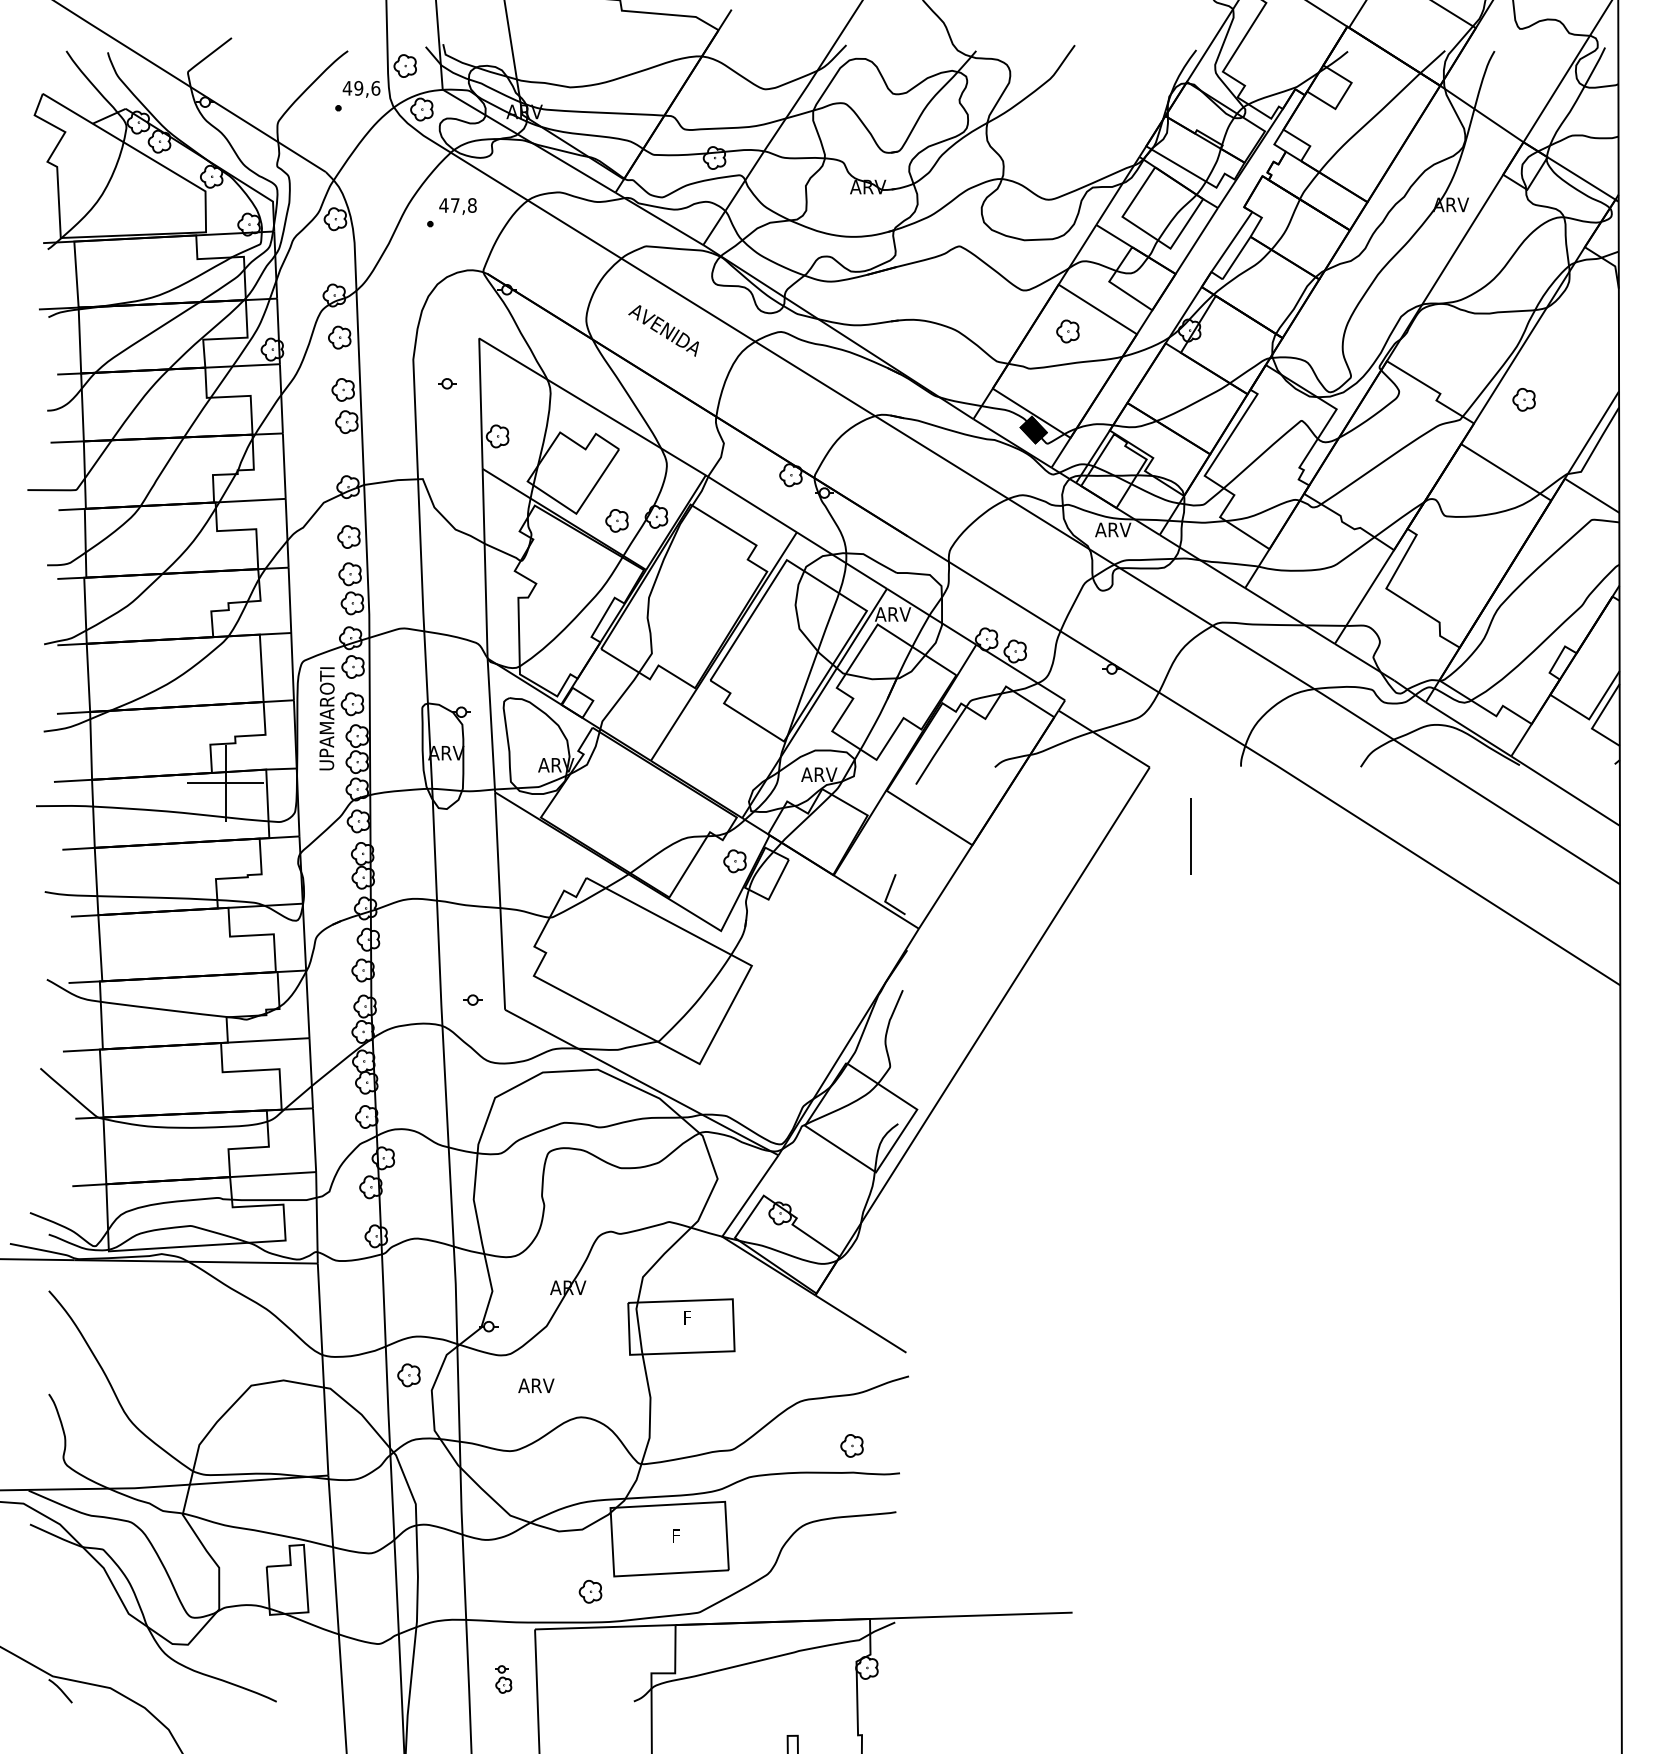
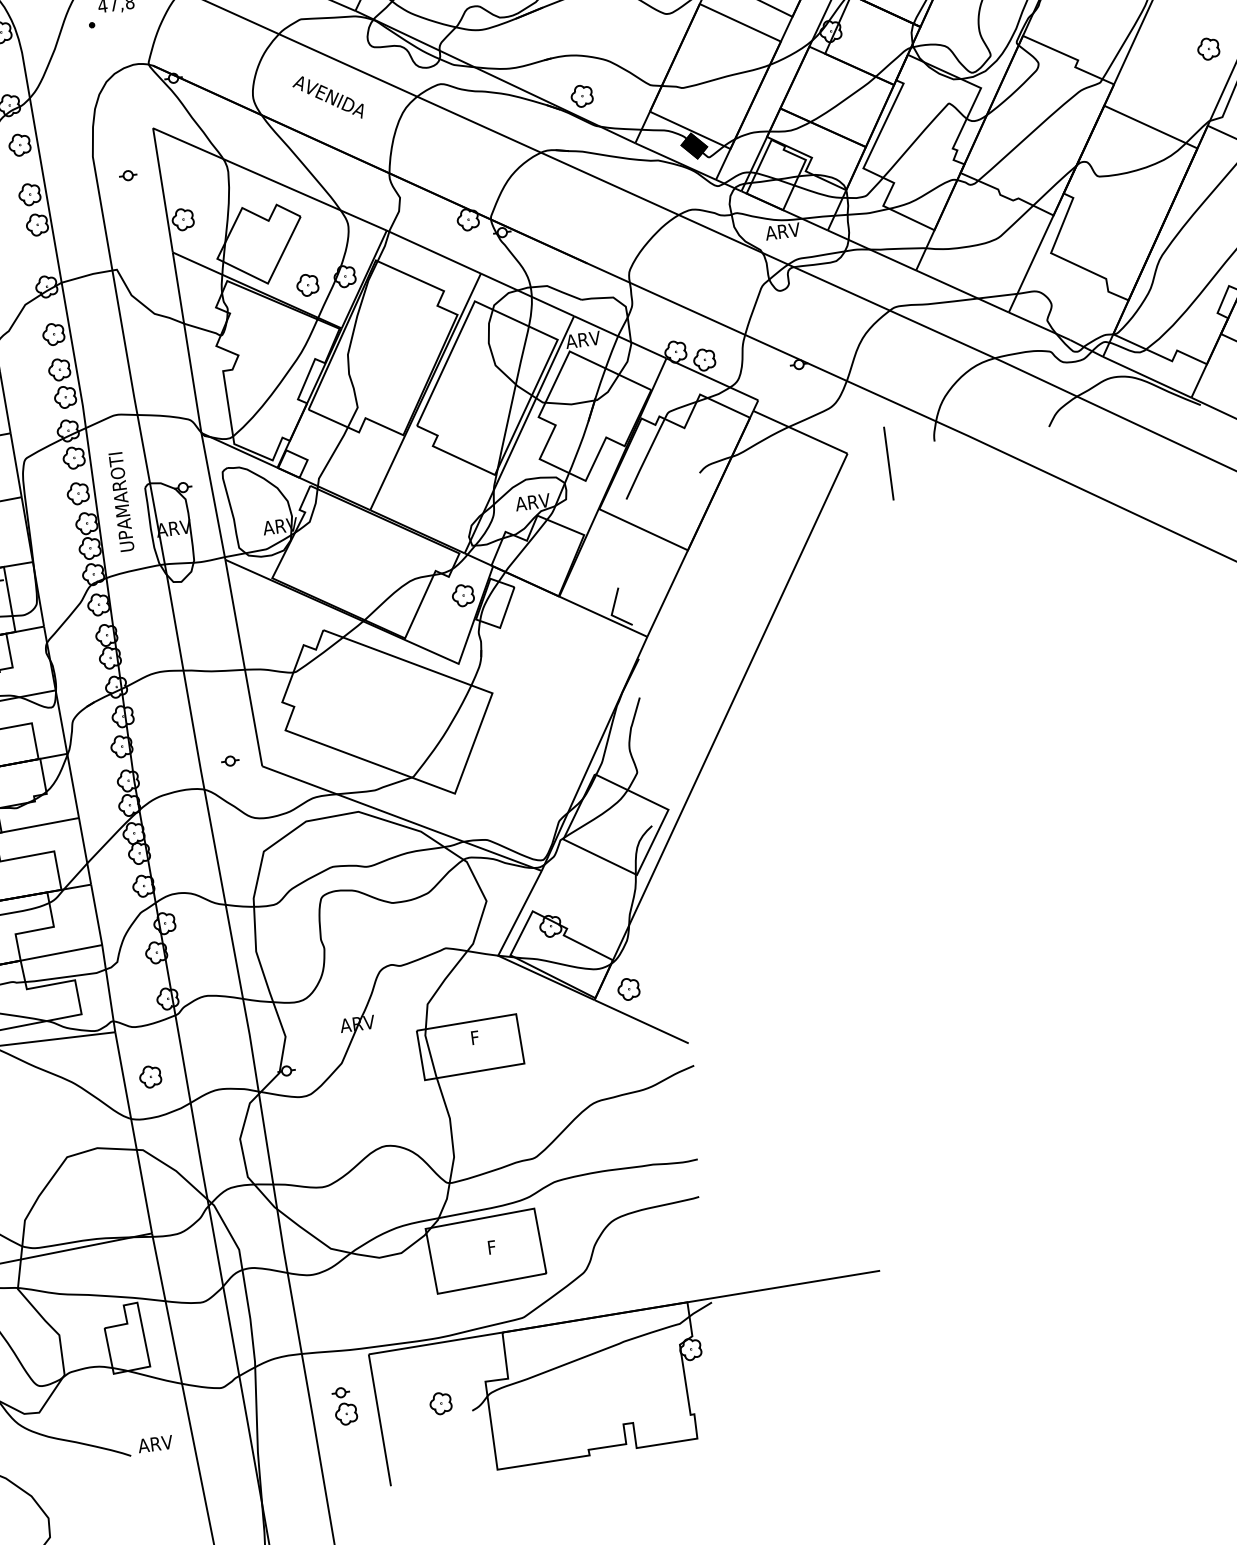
part: (1067, 331) -> (581, 96), moved
part: (1523, 399) -> (1207, 48), moved
text: (326, 718) -> (120, 501), moved
line: (1190, 836) -> (888, 463), moved
part: (408, 1375) -> (150, 1077), moved
text: (536, 1385) -> (155, 1443), moved
part: (851, 1445) -> (628, 988), moved
part: (590, 1591) -> (440, 1403), moved
part: (503, 1679) -> (344, 1406), size x1.43

